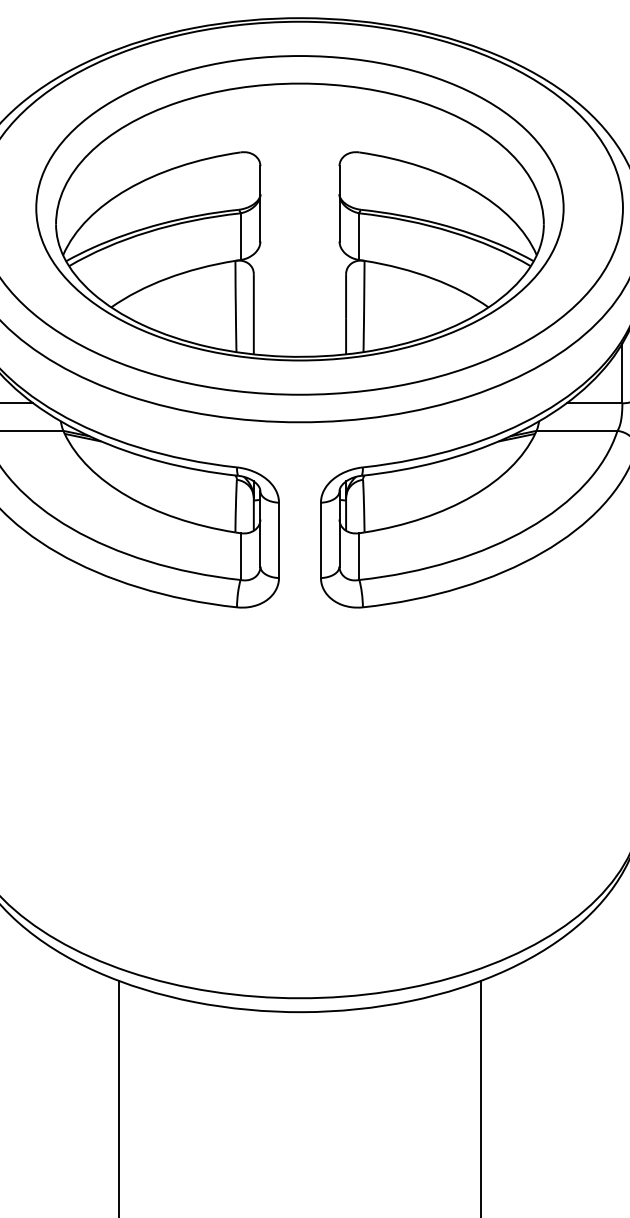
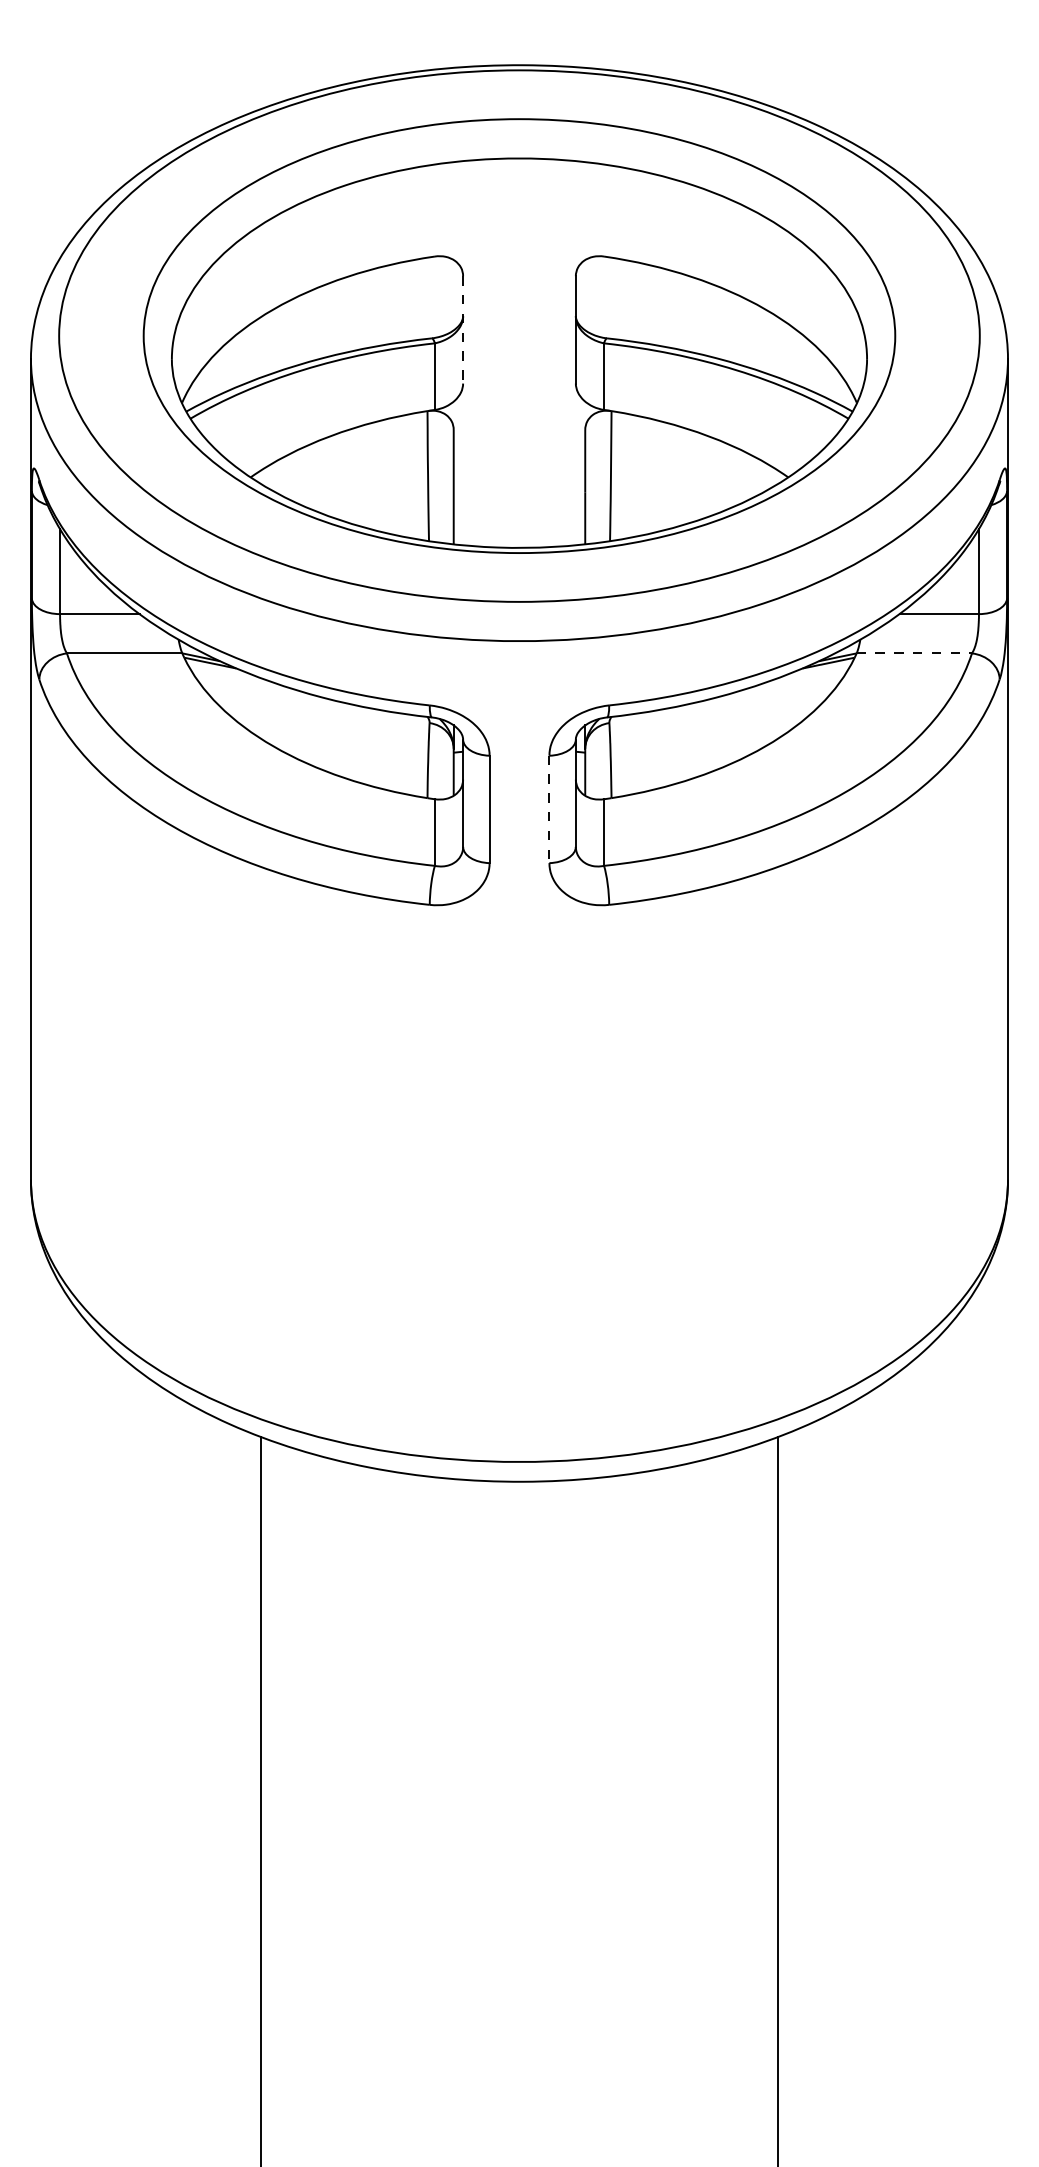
line: (260, 203) -> (463, 329), solid -> dashed
line: (577, 430) -> (914, 653), solid -> dashed
line: (321, 540) -> (549, 809), solid -> dashed

